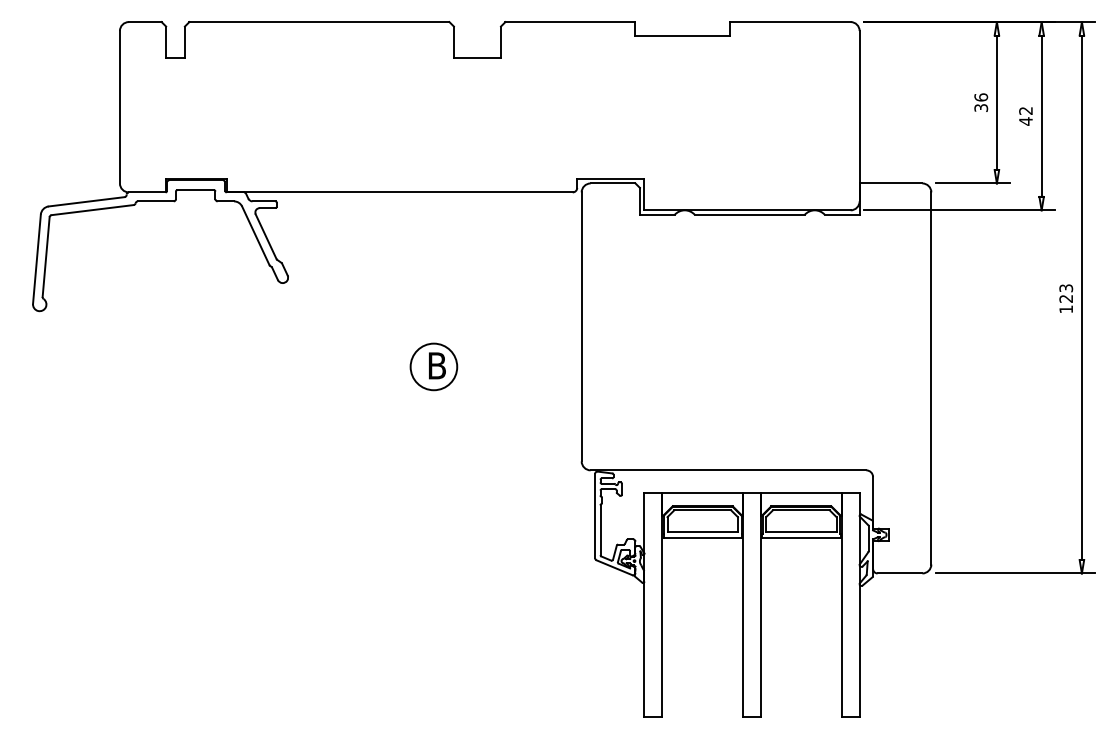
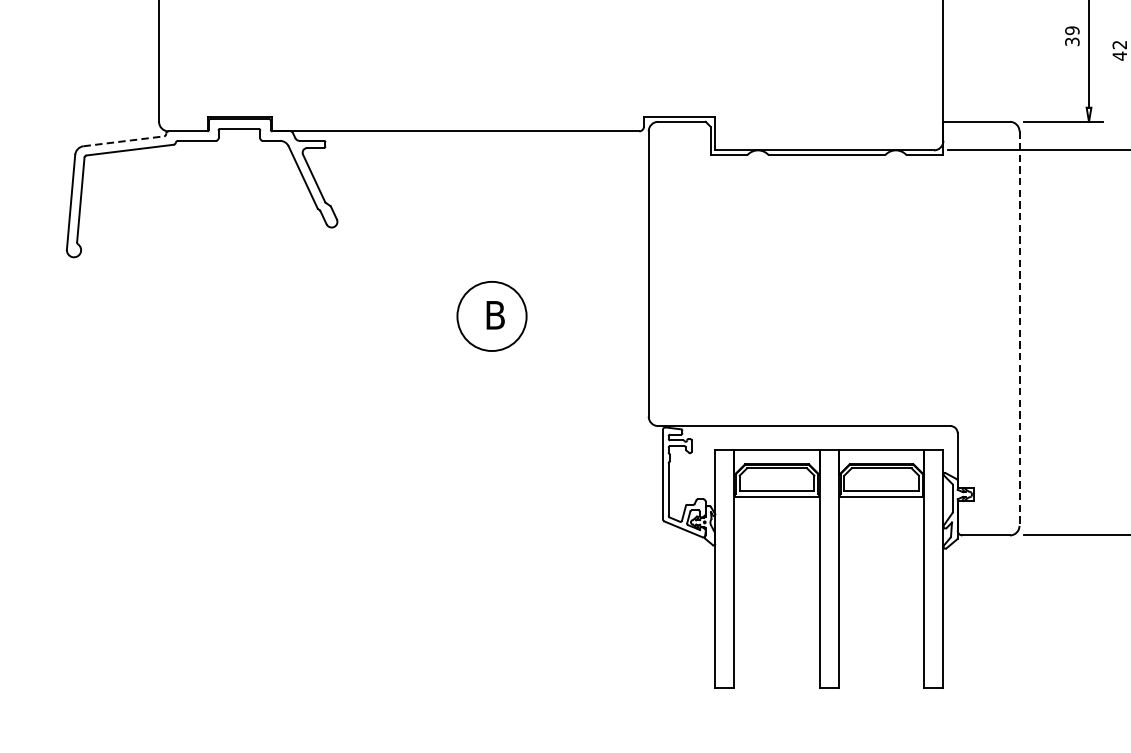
text: (981, 97) -> (1072, 30), 36 -> 39
line: (87, 201) -> (124, 140), solid -> dashed
circle: (433, 366) -> (491, 315), size x1.4
line: (931, 378) -> (1019, 328), solid -> dashed

